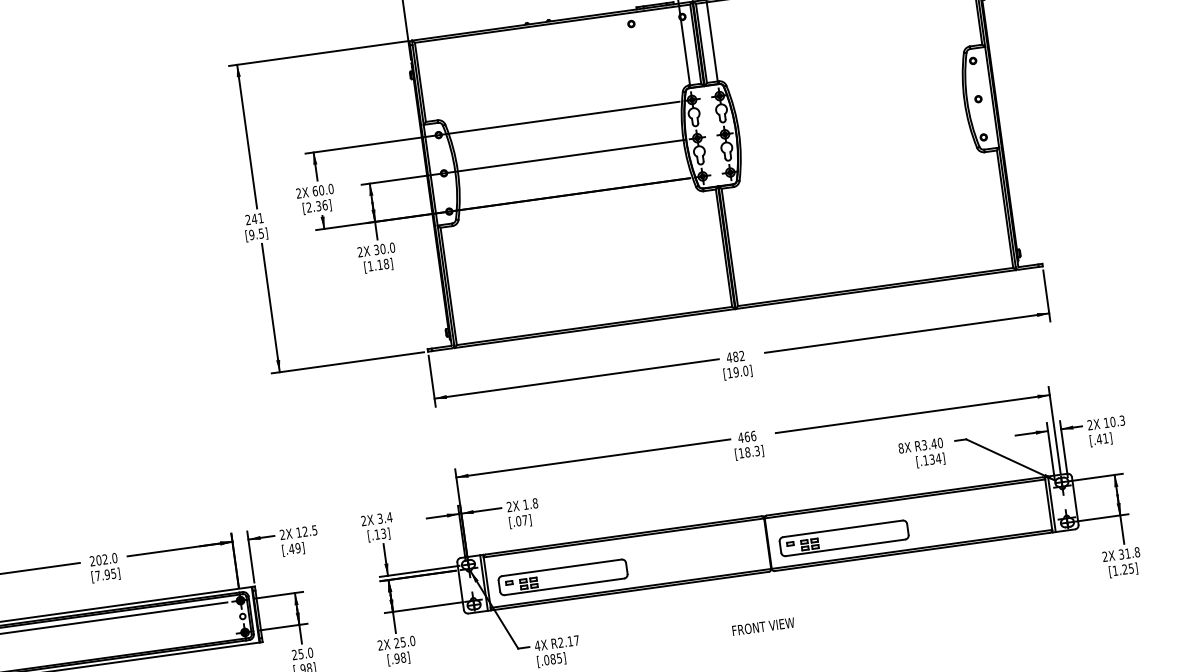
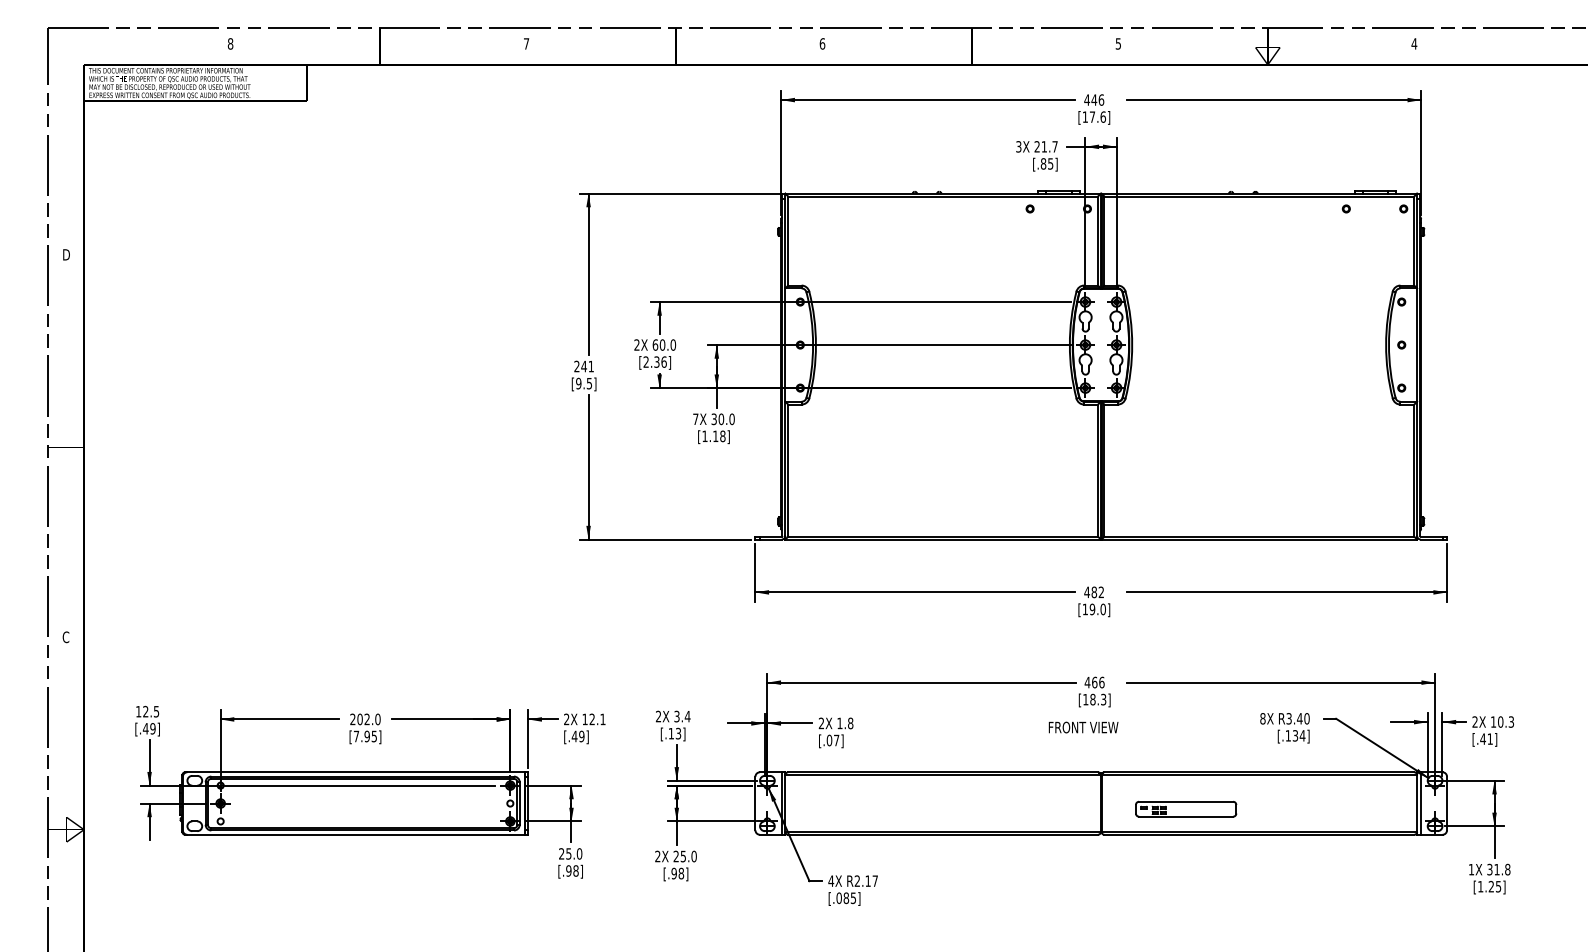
text: (359, 251) -> (695, 418), 2X -> 7X
text: (314, 530) -> (602, 719), 12.5 -> 12.1
part: (843, 537) -> (1185, 808), size x0.7
text: (1104, 556) -> (1470, 869), 2X -> 1X
part: (562, 576) -> (869, 808), removed
text: (763, 626) -> (1083, 727), moved

